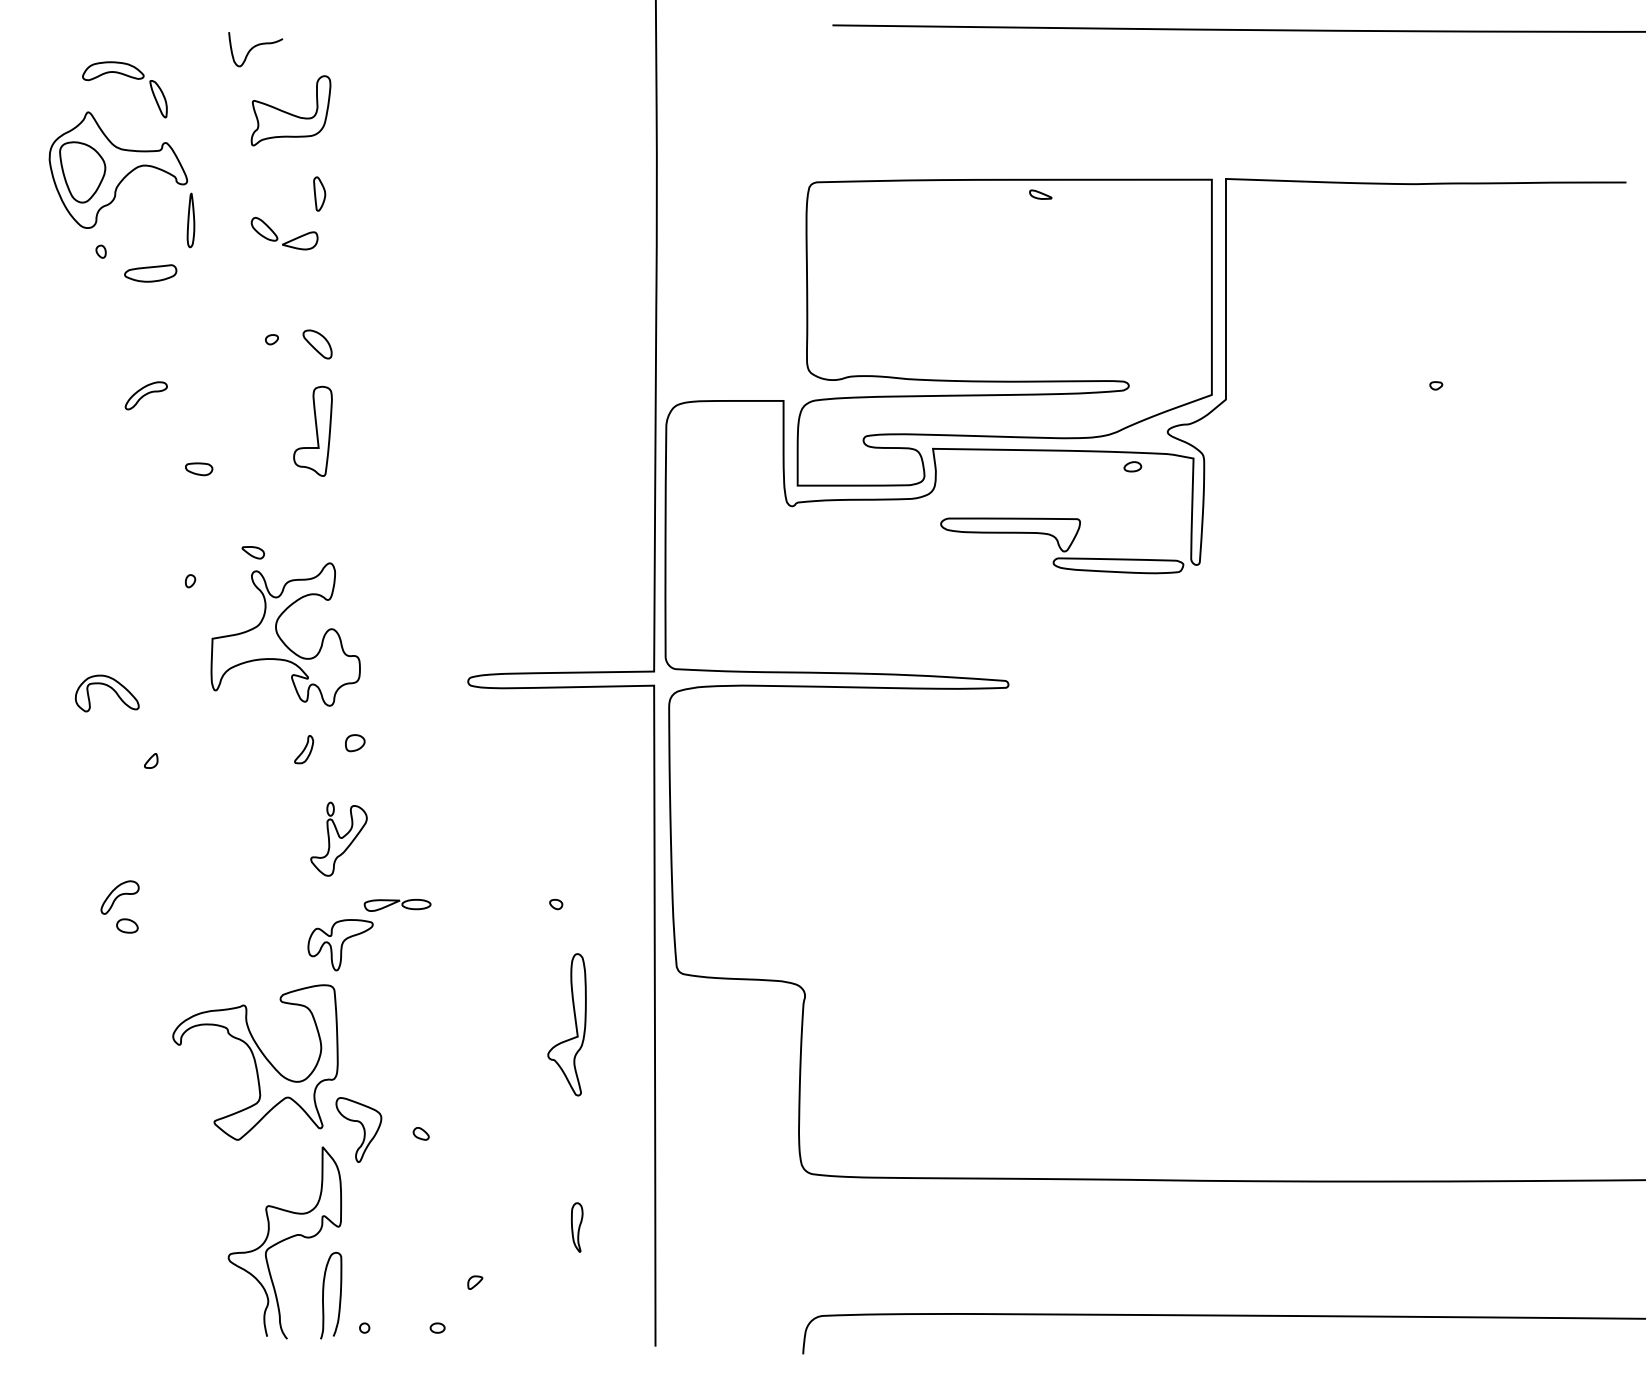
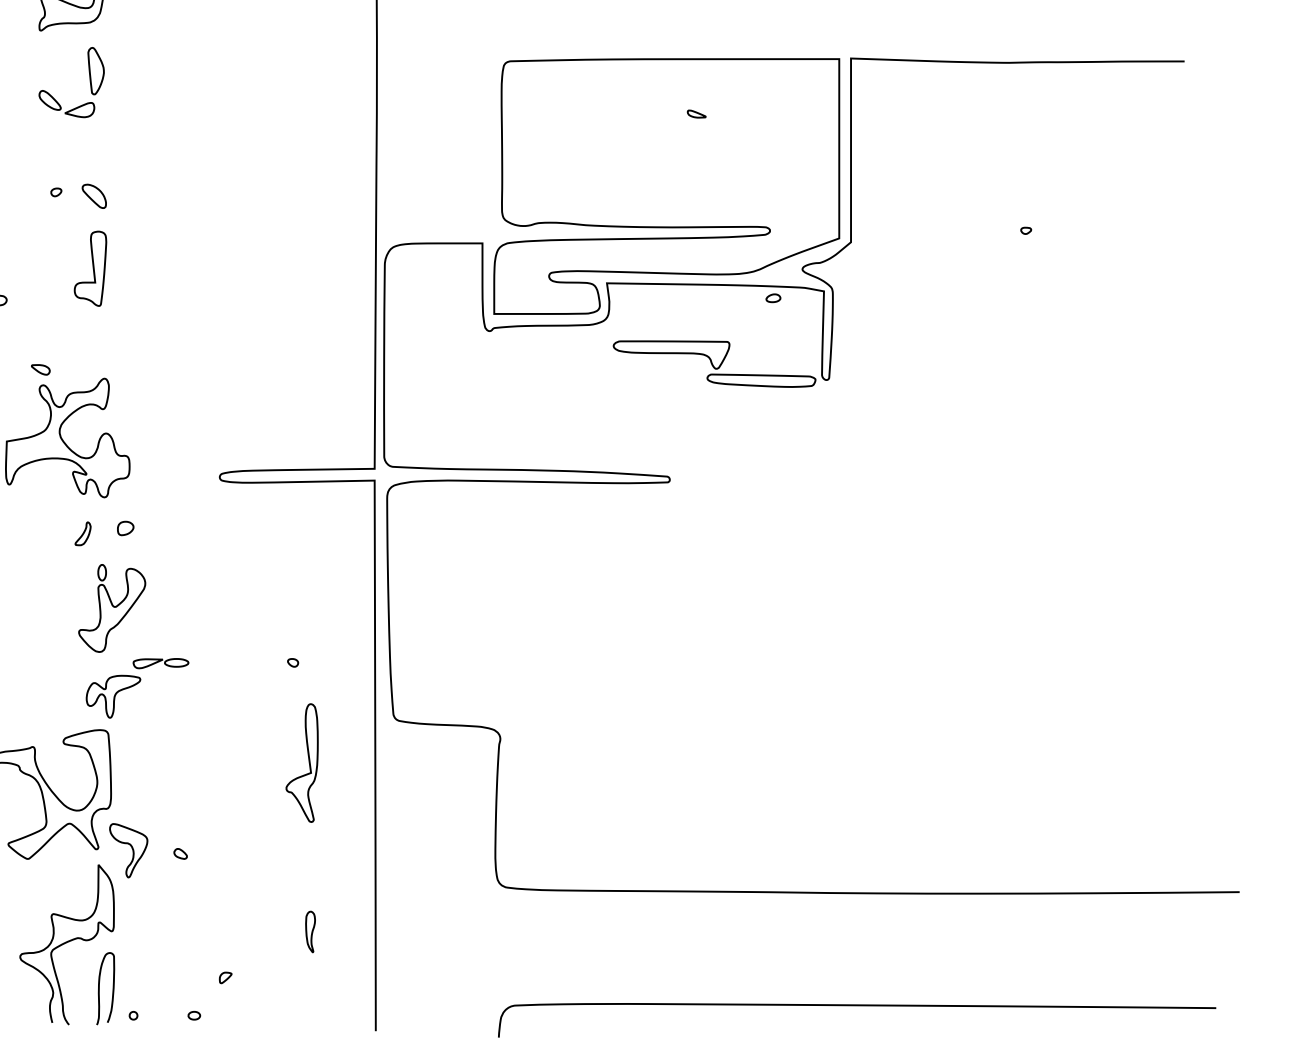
part: (319, 193) -> (95, 70), size x1.67
part: (1040, 194) -> (696, 113), moved
part: (338, 839) -> (111, 608), size x1.43

